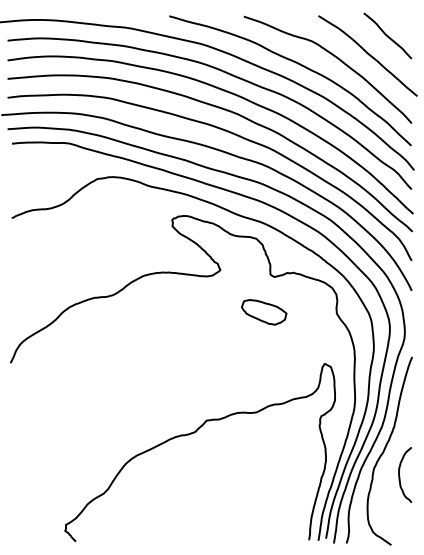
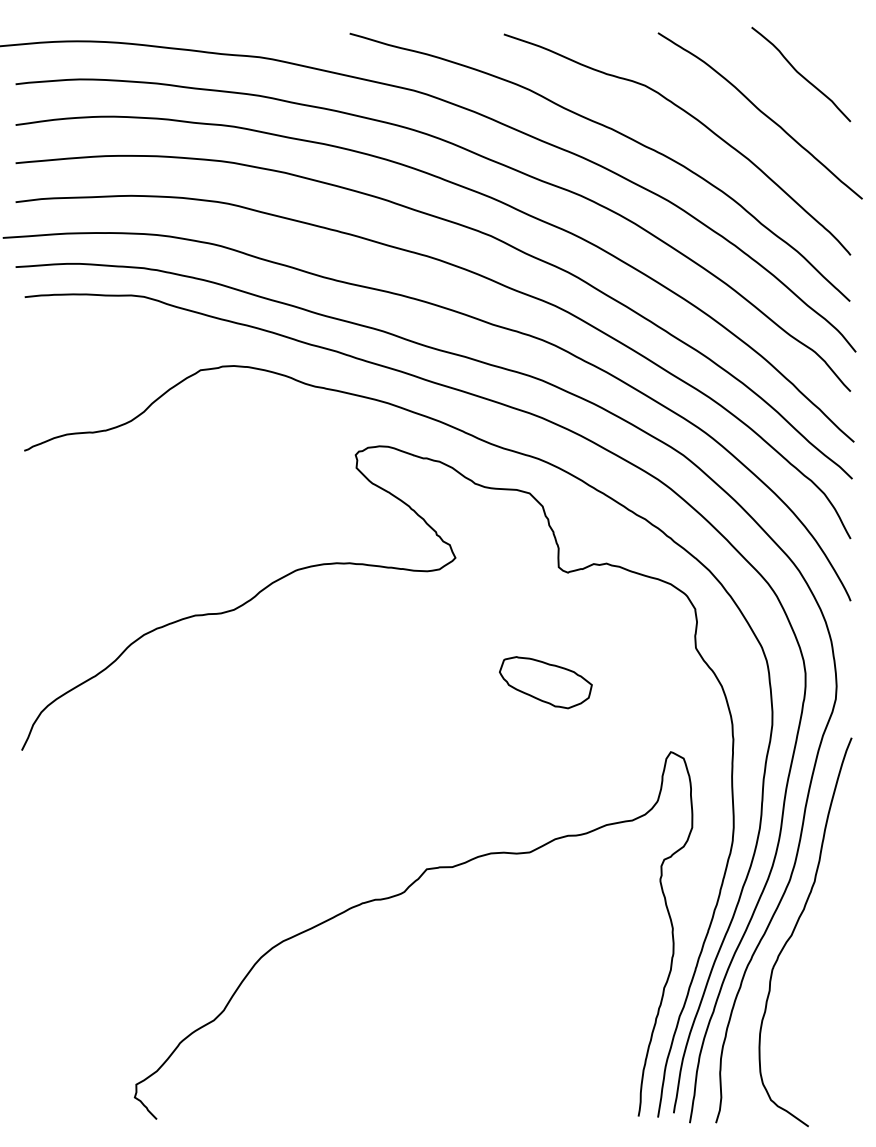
part: (264, 312) -> (546, 683), moved
curve: (400, 476) -> (827, 984), removed

